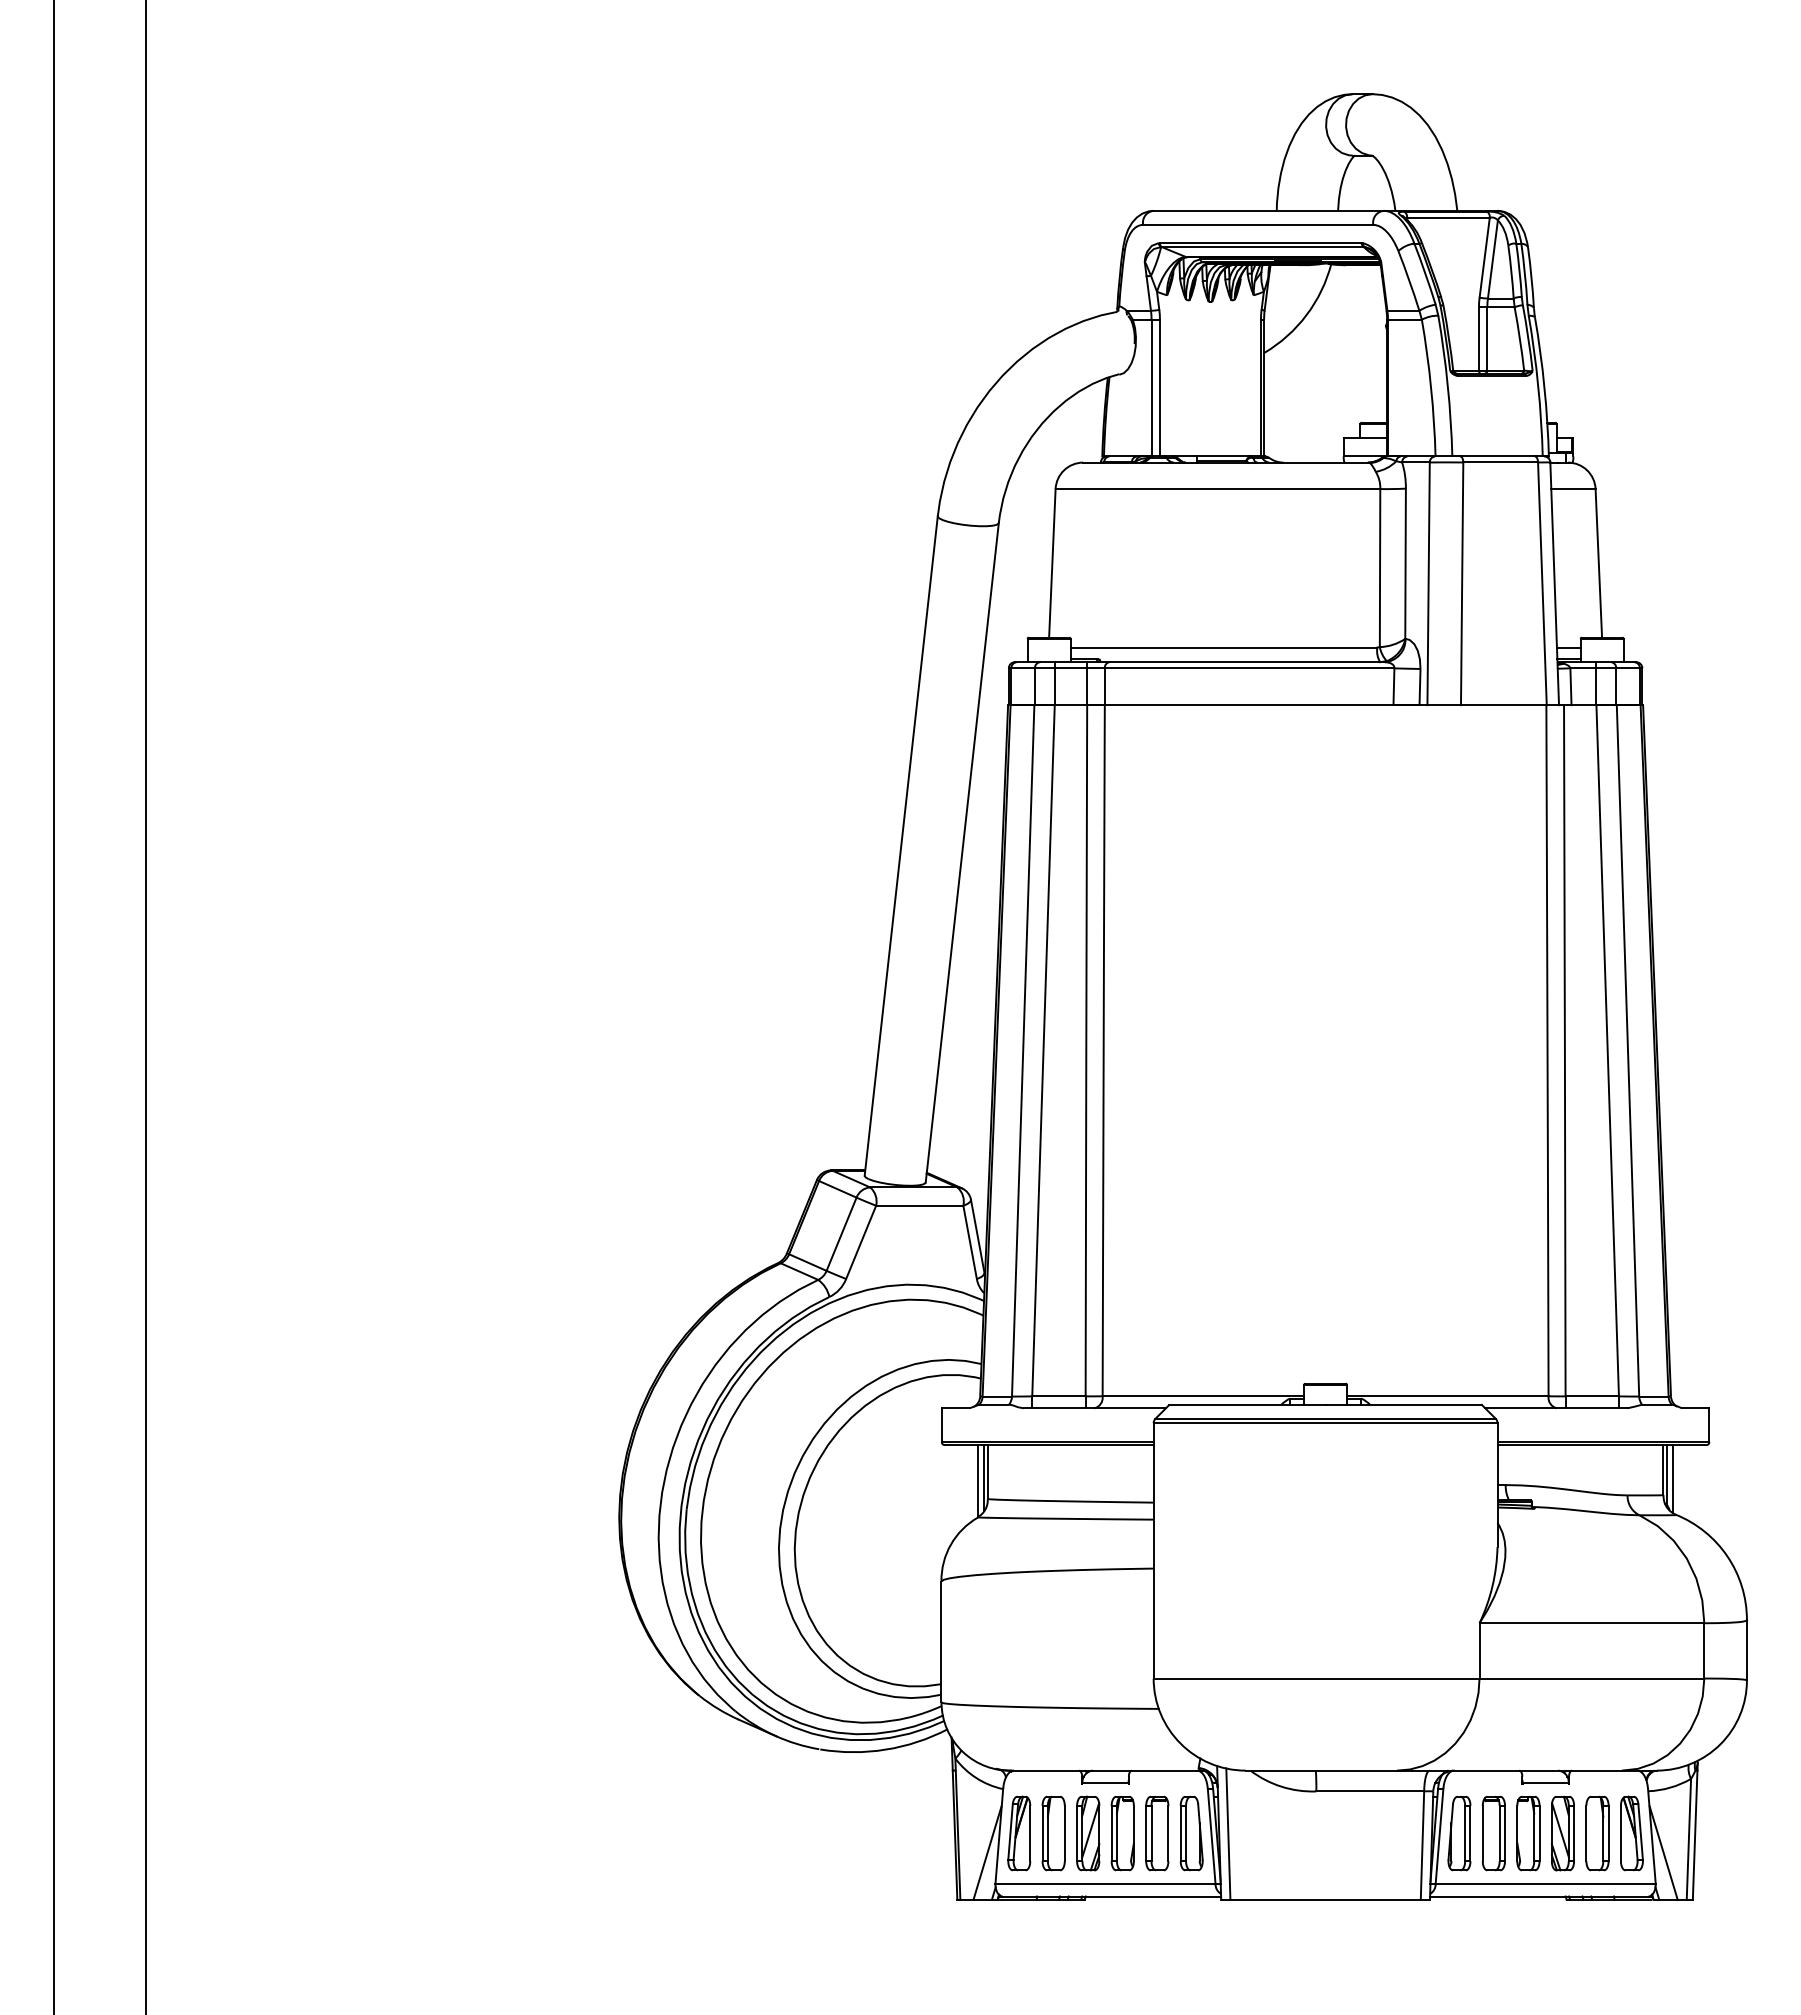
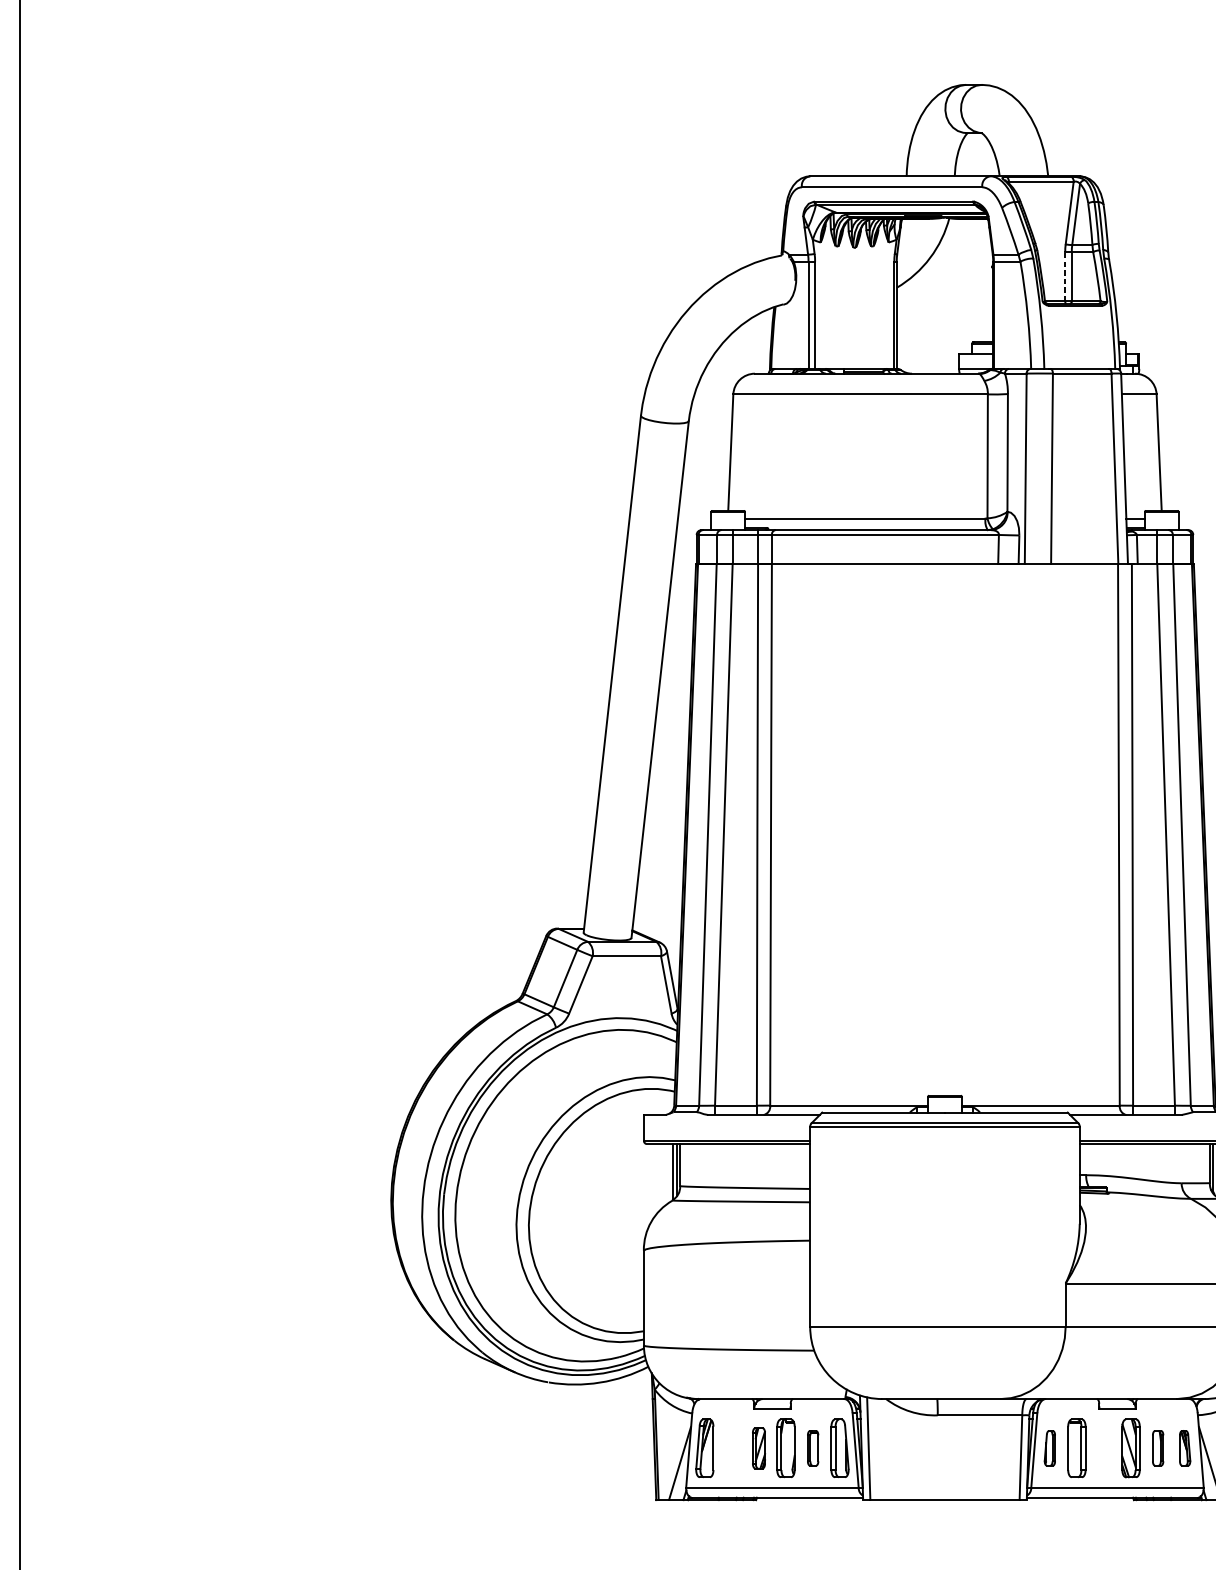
line: (1478, 339) -> (1064, 277), solid -> dashed
part: (1053, 1833) -> (731, 1448), removed
part: (1088, 1833) -> (759, 1448), size x0.7
part: (1157, 1833) -> (813, 1448), size x0.6
part: (1459, 1833) -> (1049, 1448), size x0.6
part: (1528, 1833) -> (1104, 1448), removed
part: (1597, 1833) -> (1158, 1448), size x0.6
part: (1631, 1833) -> (1184, 1448), size x0.6

